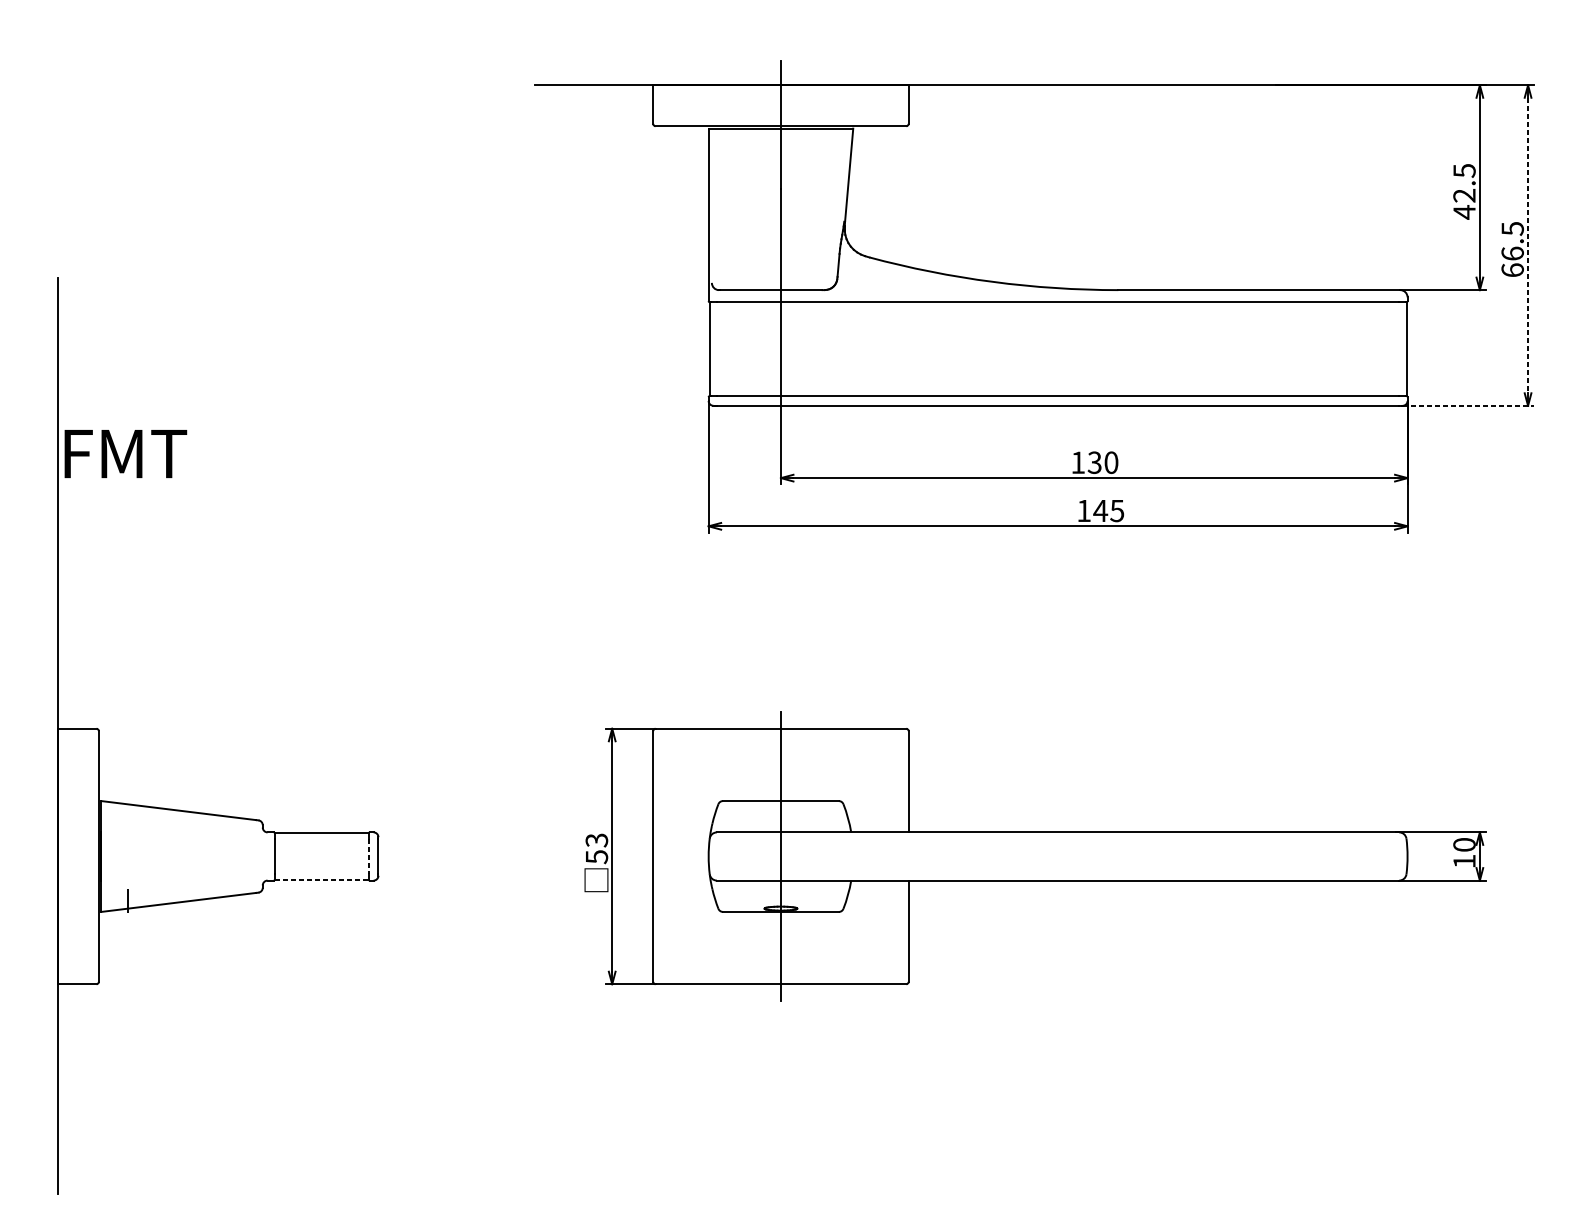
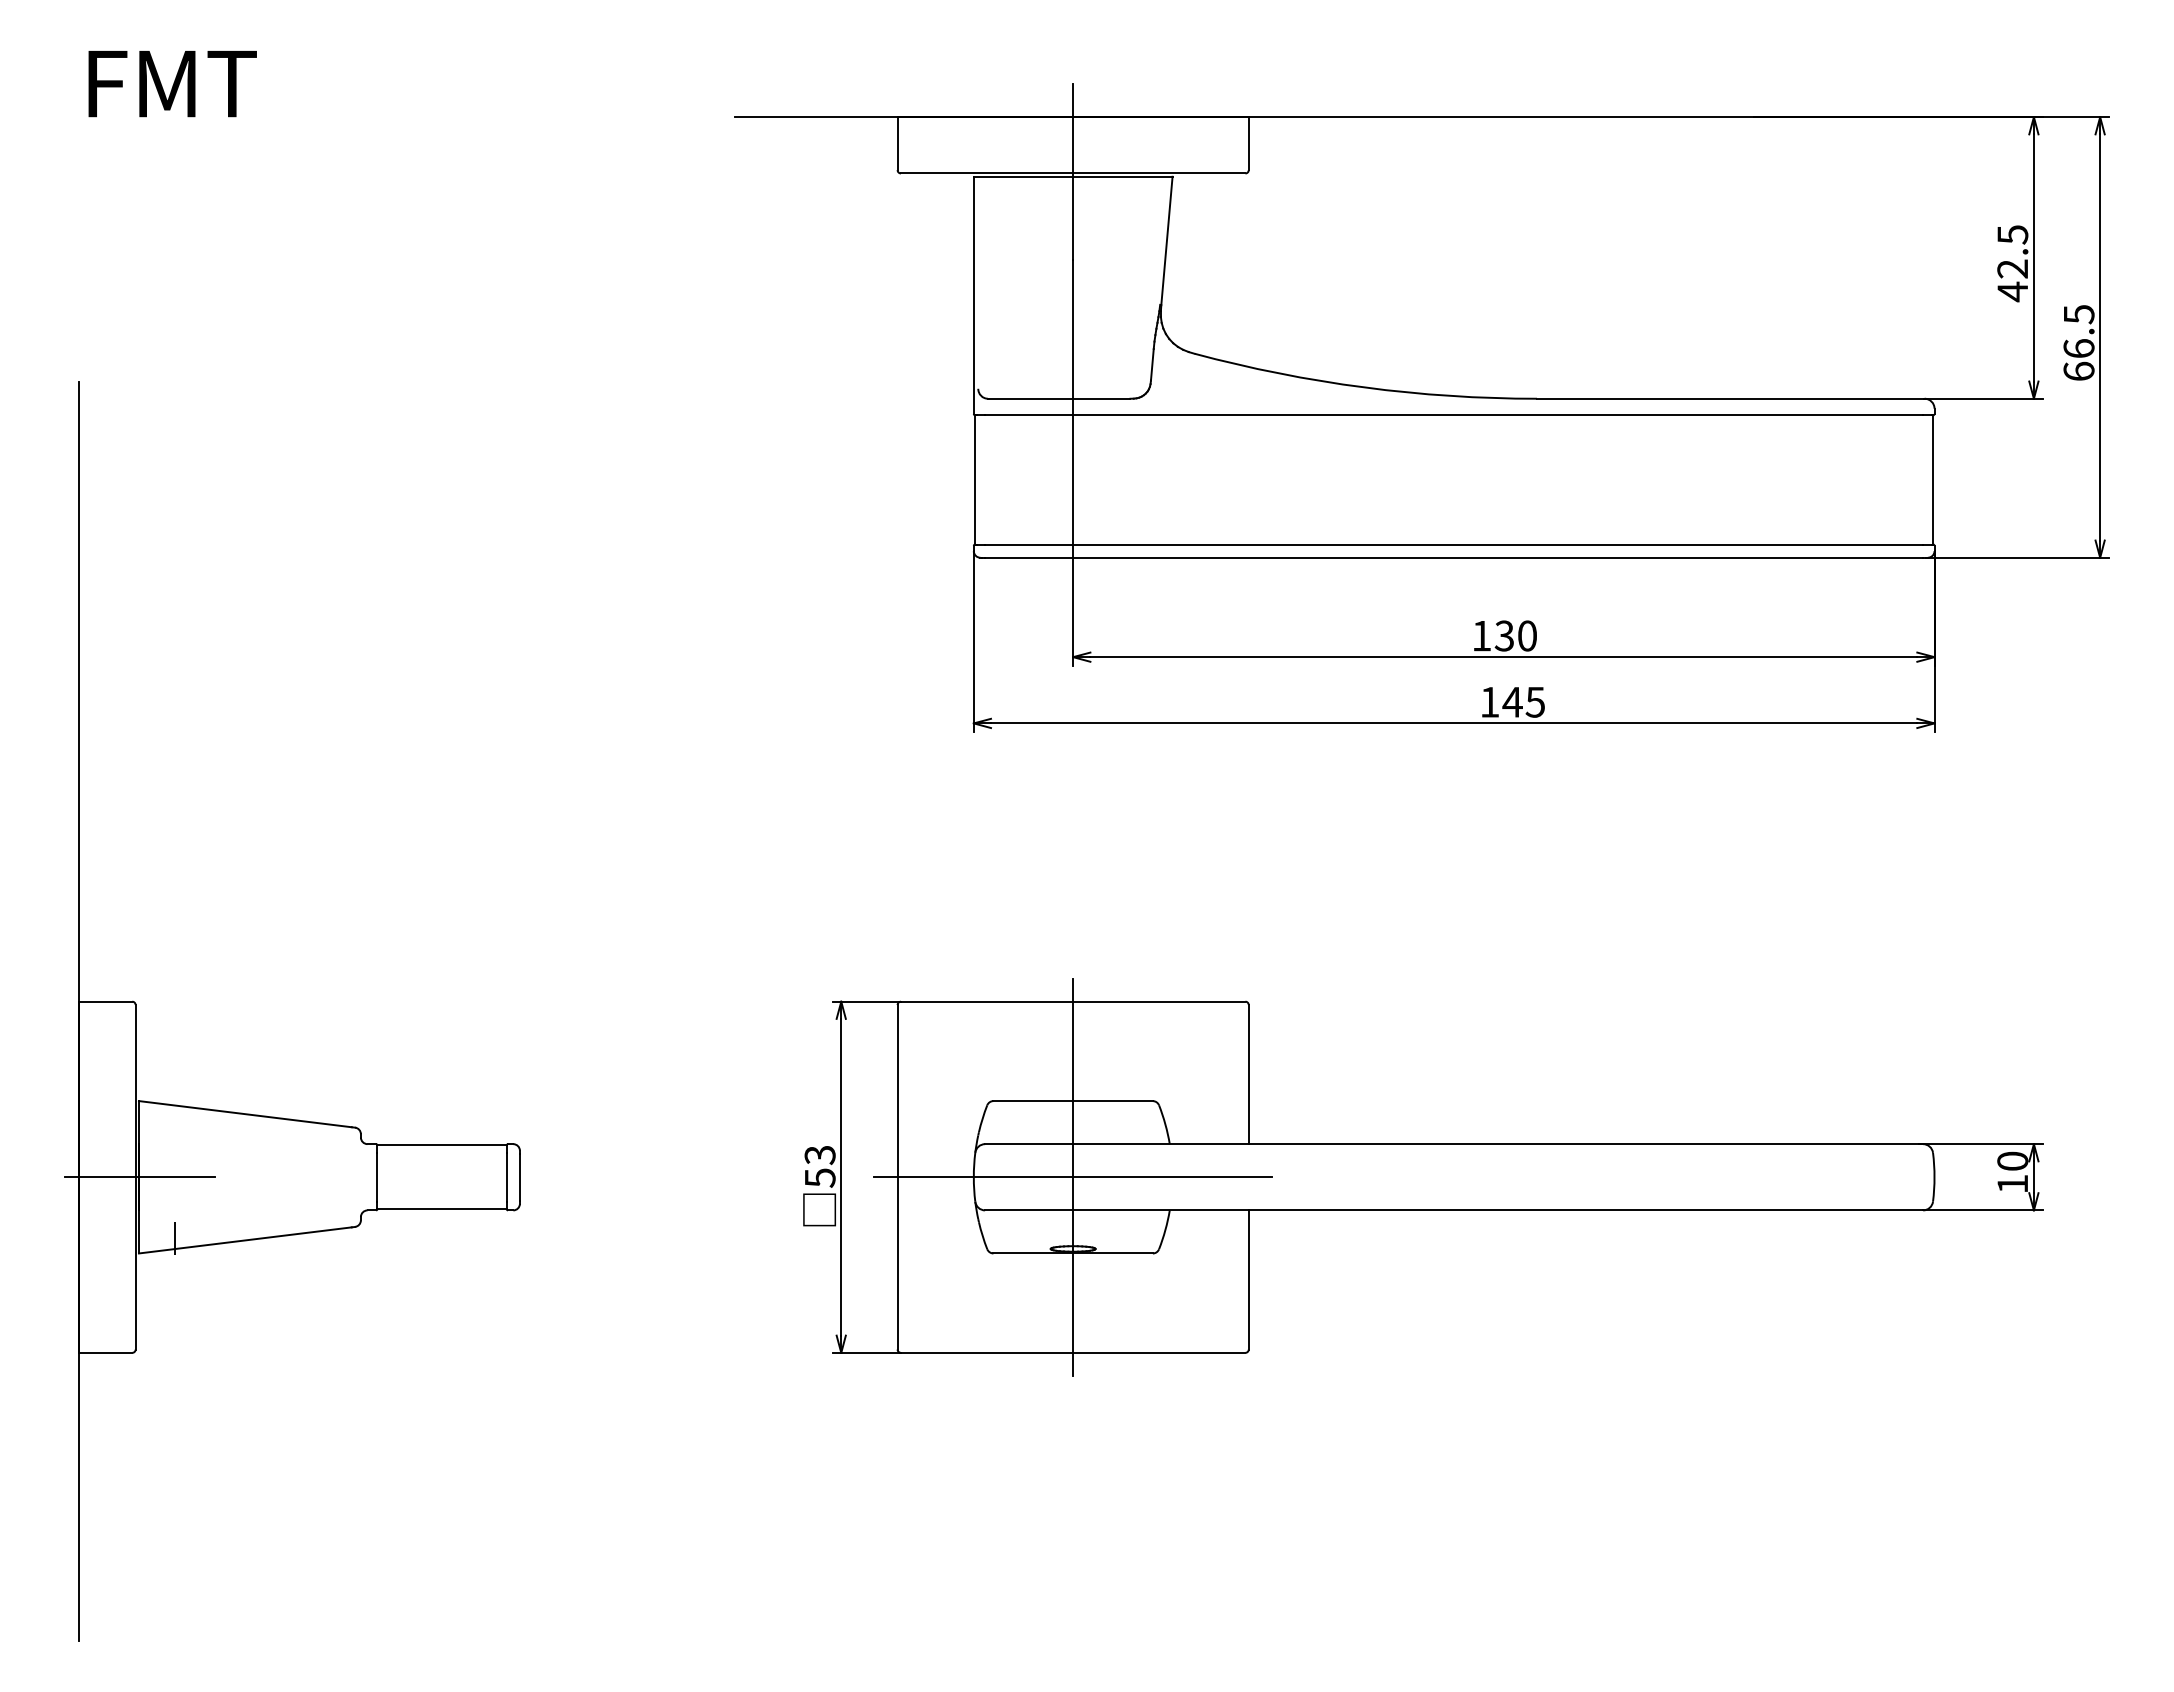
line: (1528, 245) -> (2100, 337), dashed -> solid
line: (1468, 405) -> (2018, 557), dashed -> solid
text: (125, 454) -> (172, 84), moved
line: (102, 856) -> (140, 1177), added
line: (368, 856) -> (506, 1177), dashed -> solid
line: (780, 856) -> (1072, 1177), added
line: (322, 879) -> (442, 1209), dashed -> solid

